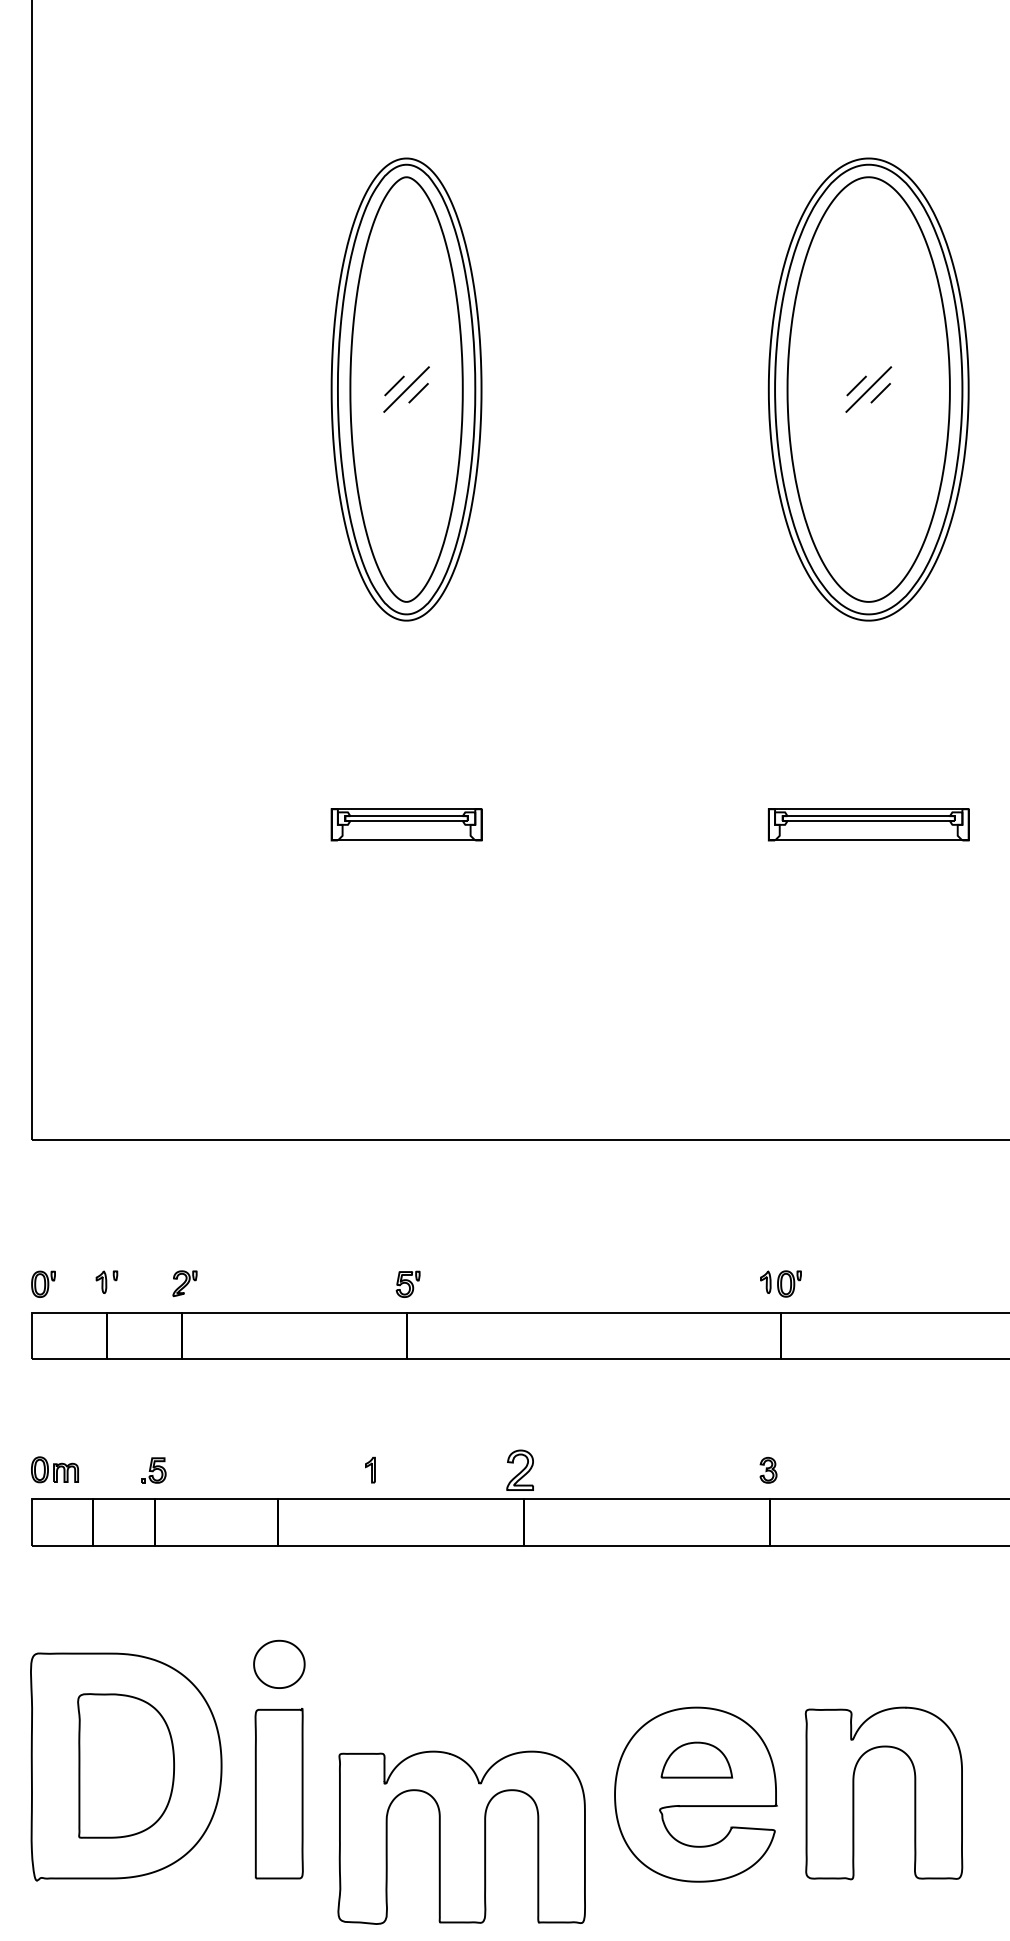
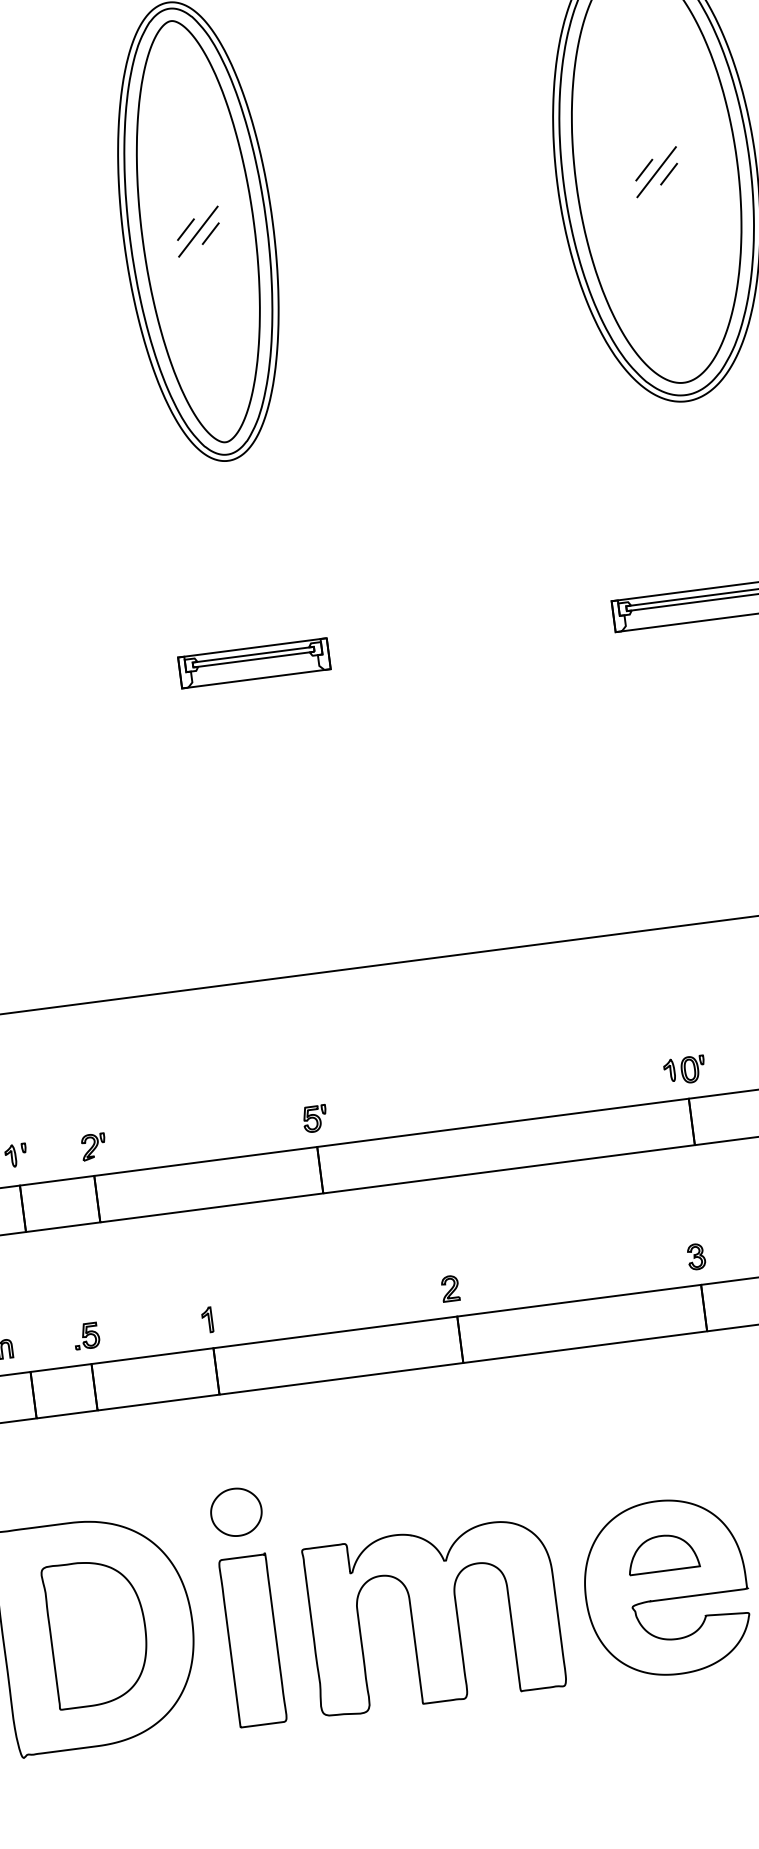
part: (370, 1469) -> (207, 1319), moved
part: (520, 1469) -> (450, 1287), size x0.62
part: (461, 1837) -> (433, 1616), moved

